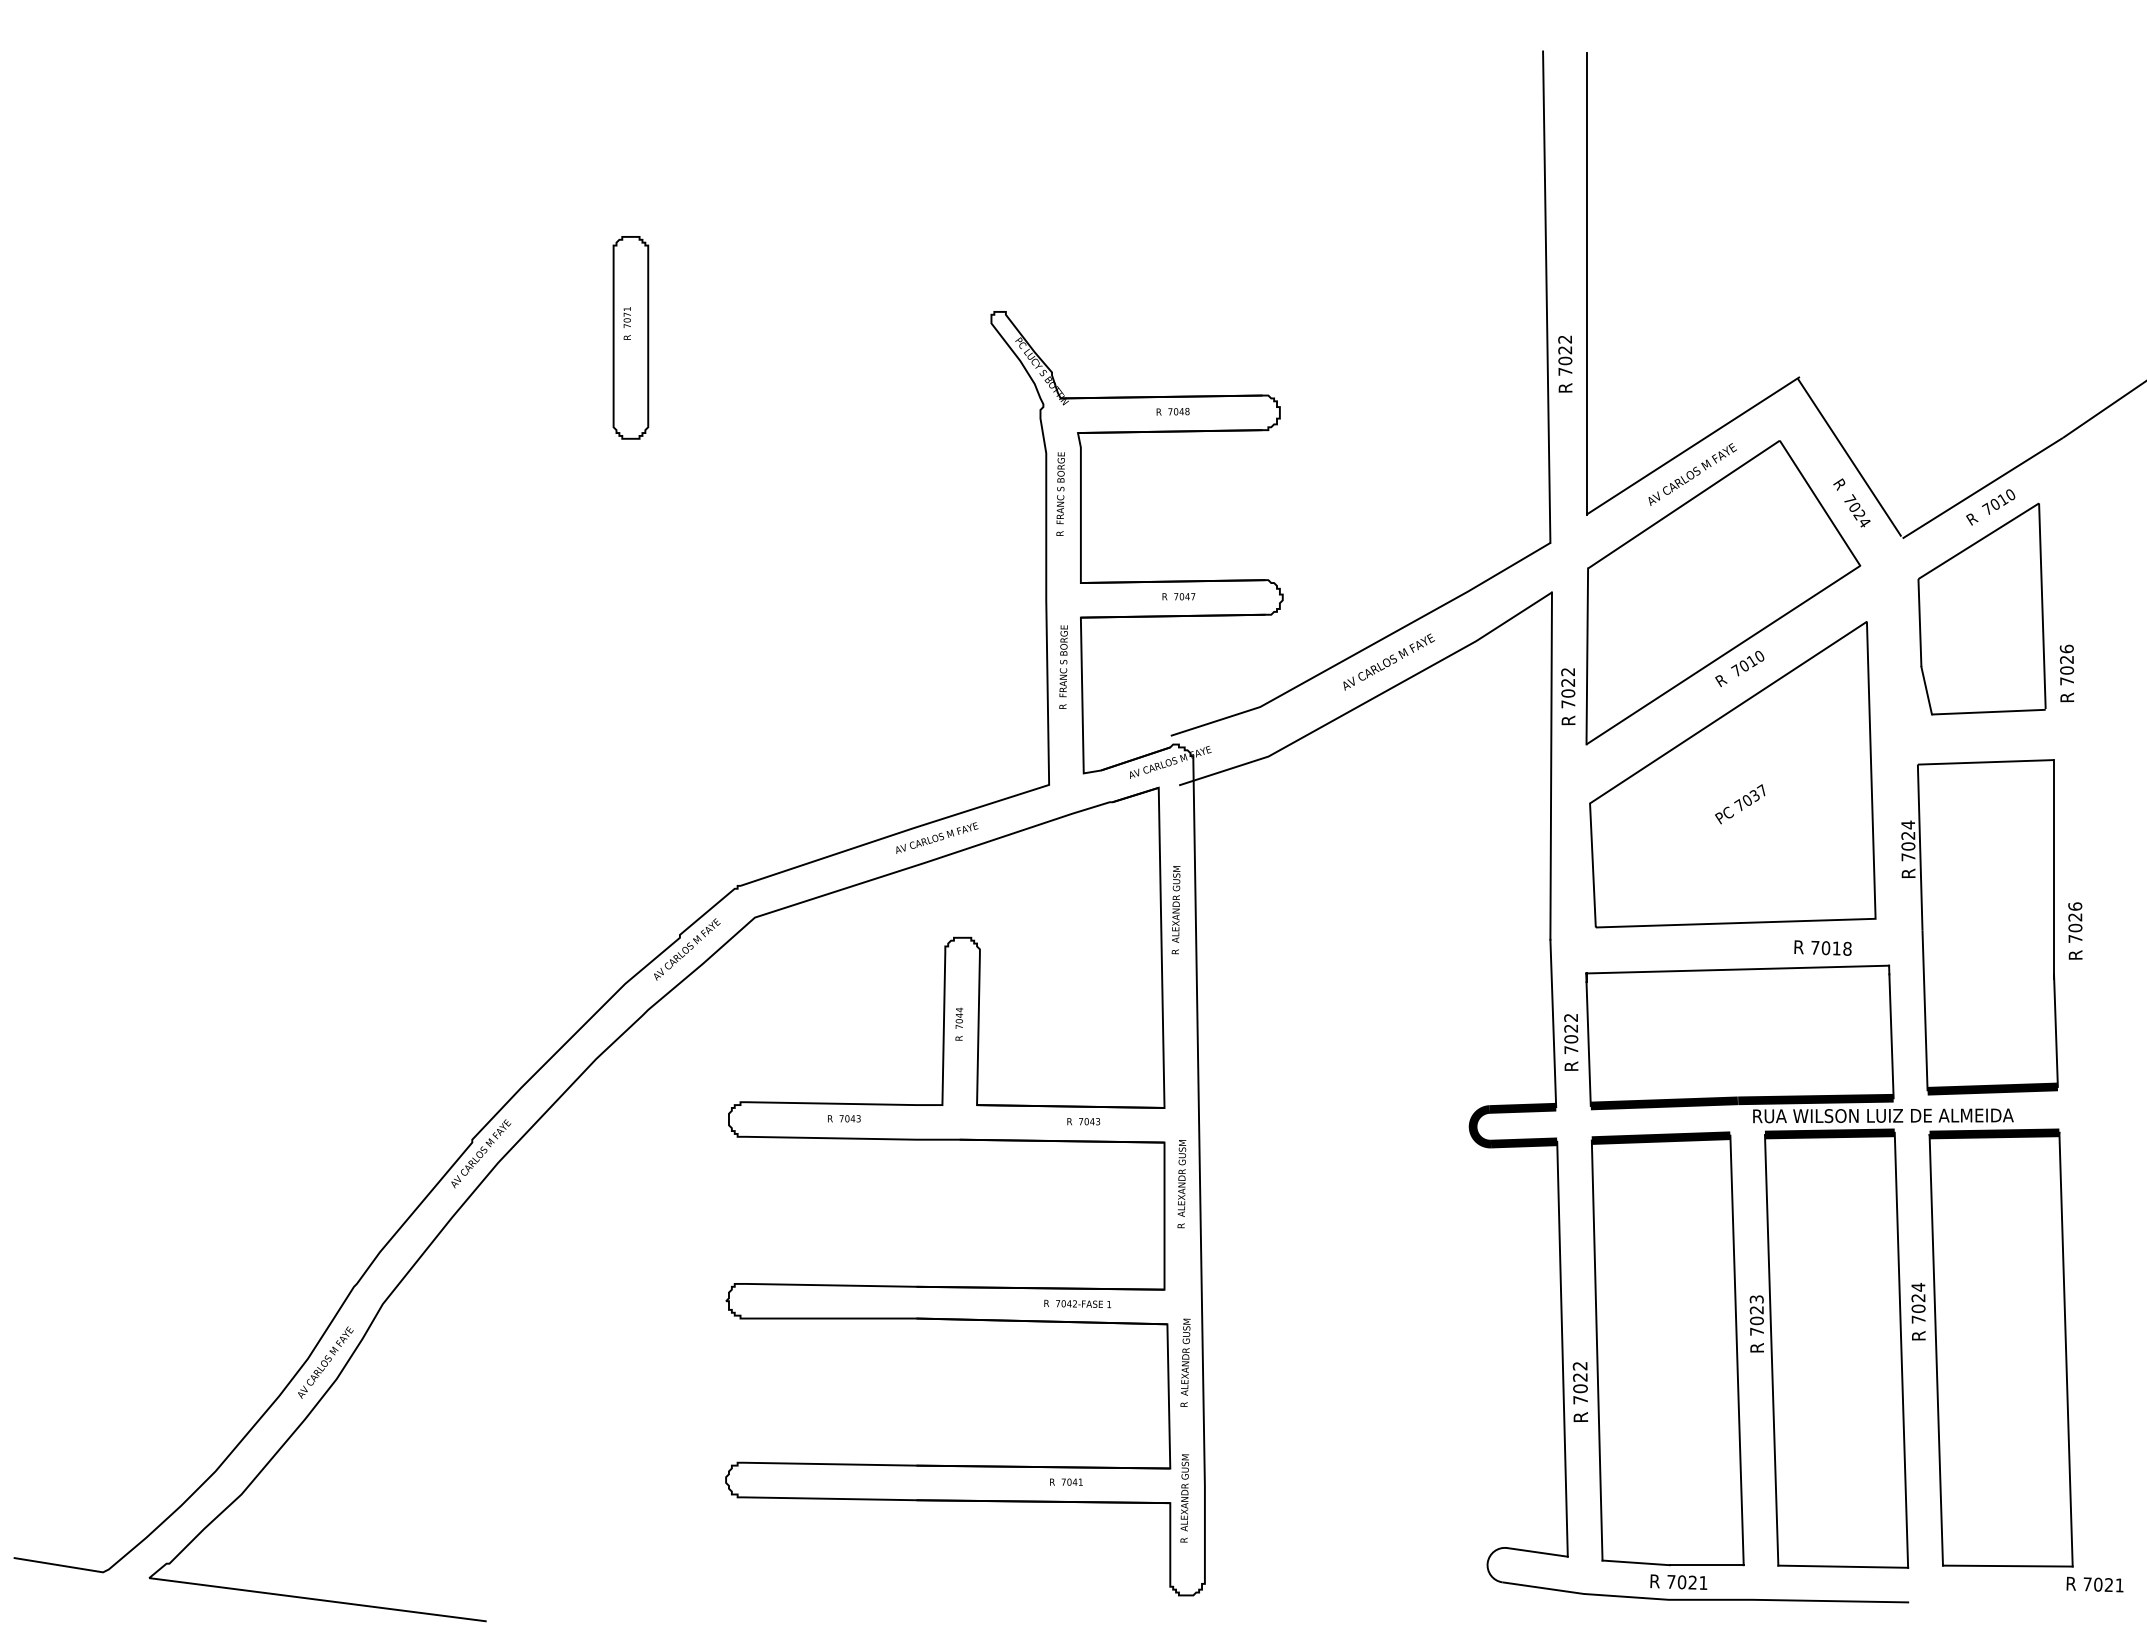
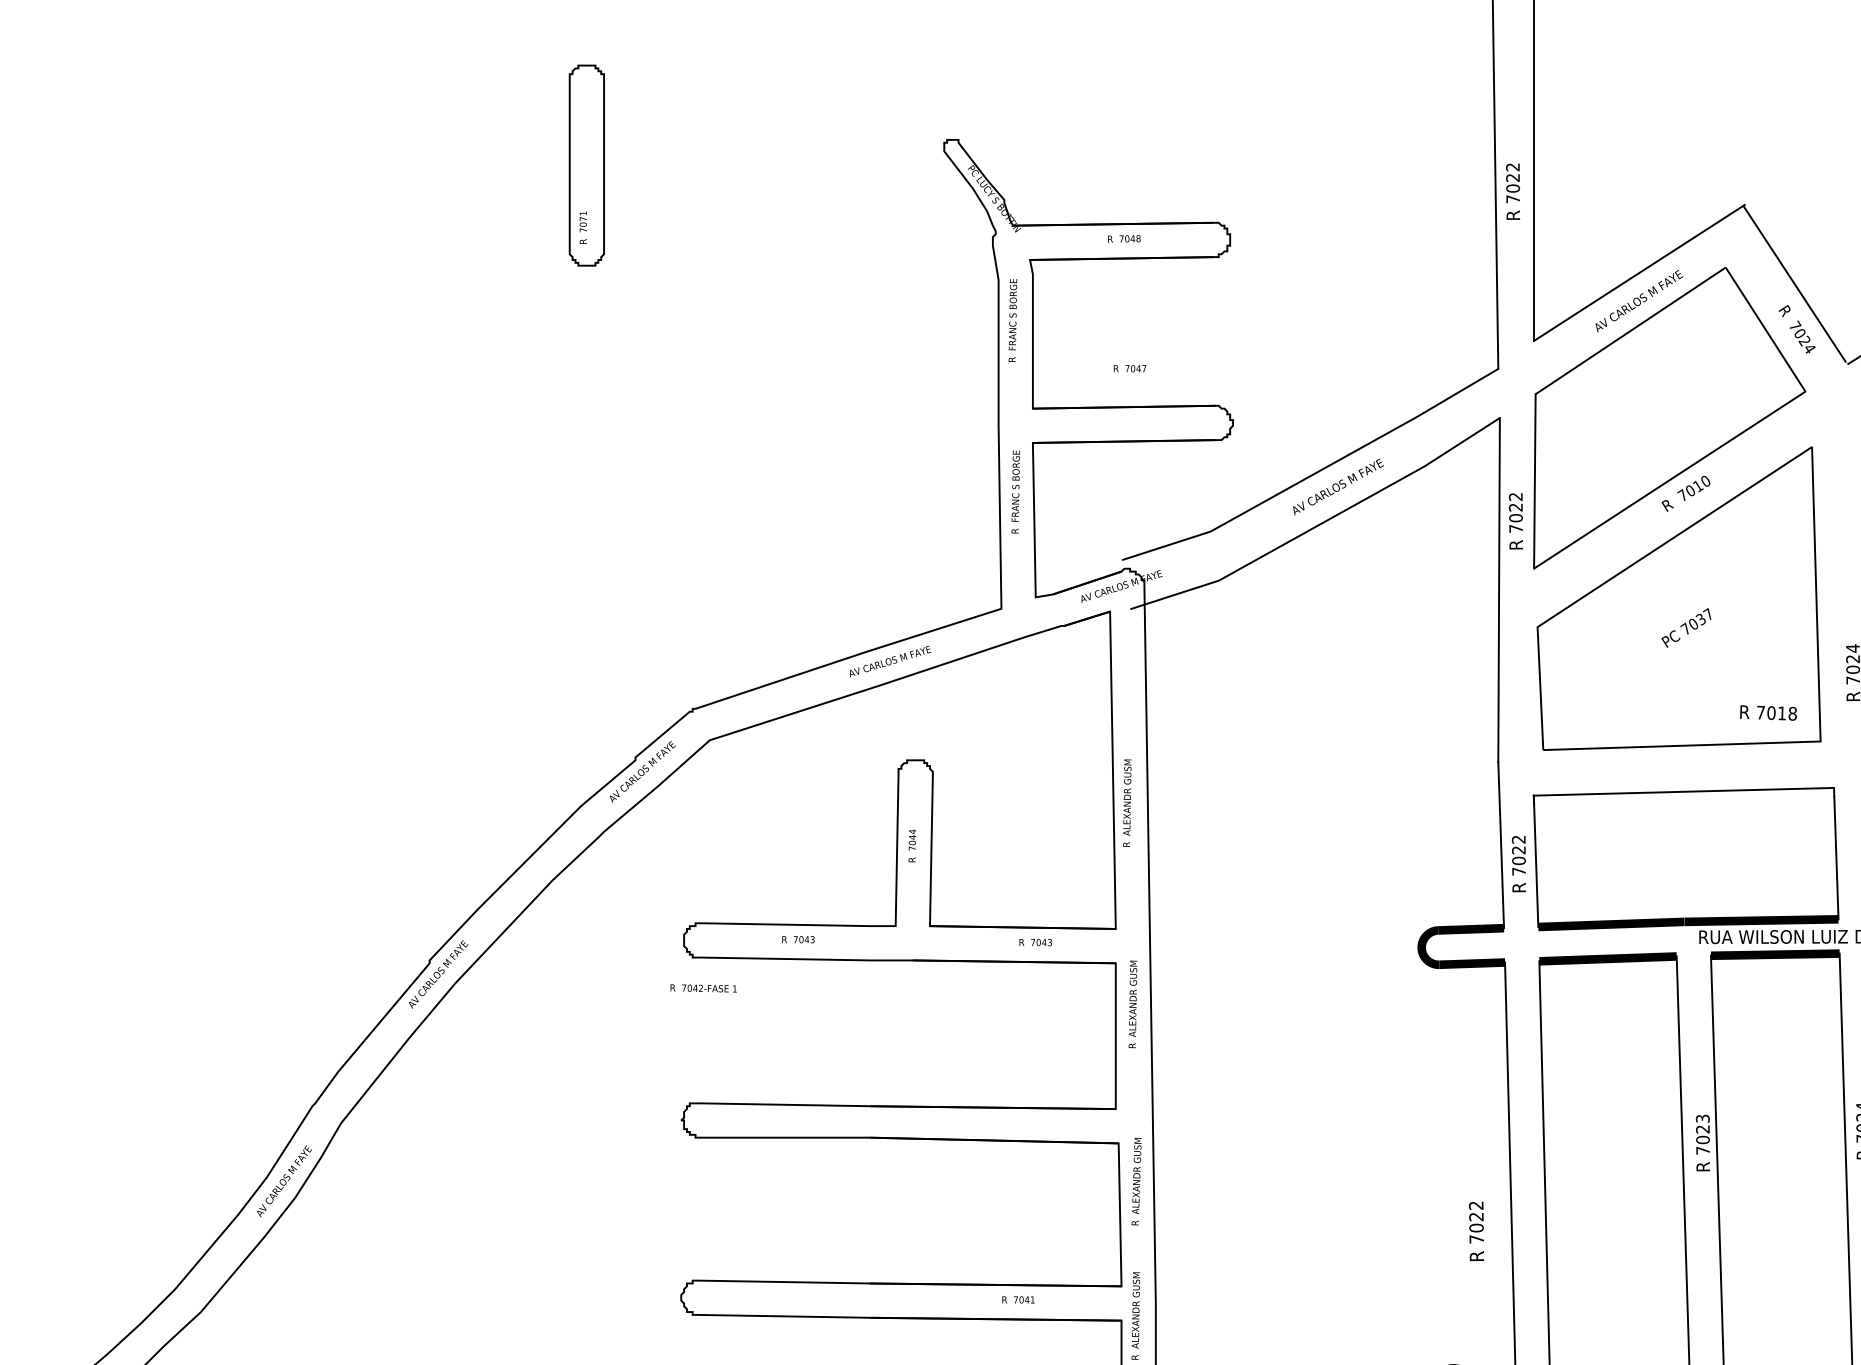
text: (626, 323) -> (582, 227), moved
text: (1178, 596) -> (1129, 368), moved
text: (1175, 910) -> (1126, 803), moved
text: (1822, 947) -> (1768, 712), moved
text: (1077, 1303) -> (703, 987), moved
text: (1580, 1391) -> (1476, 1230), moved

